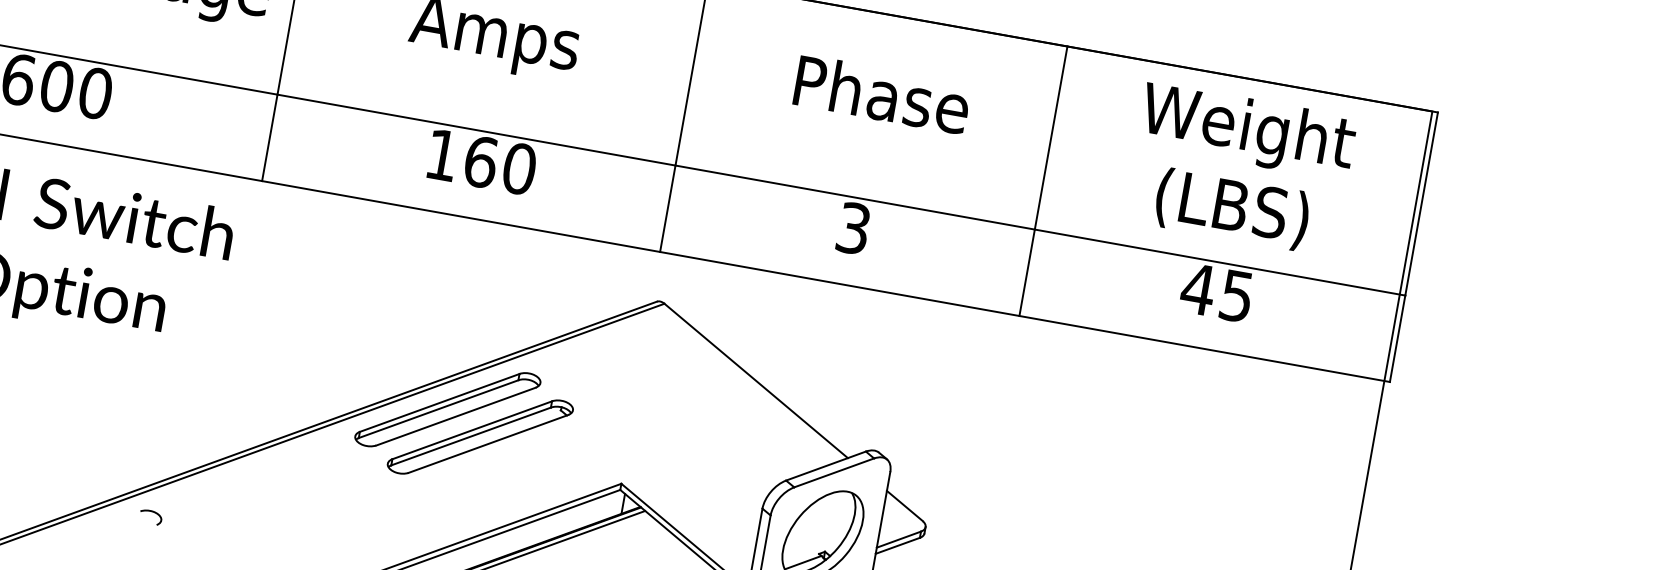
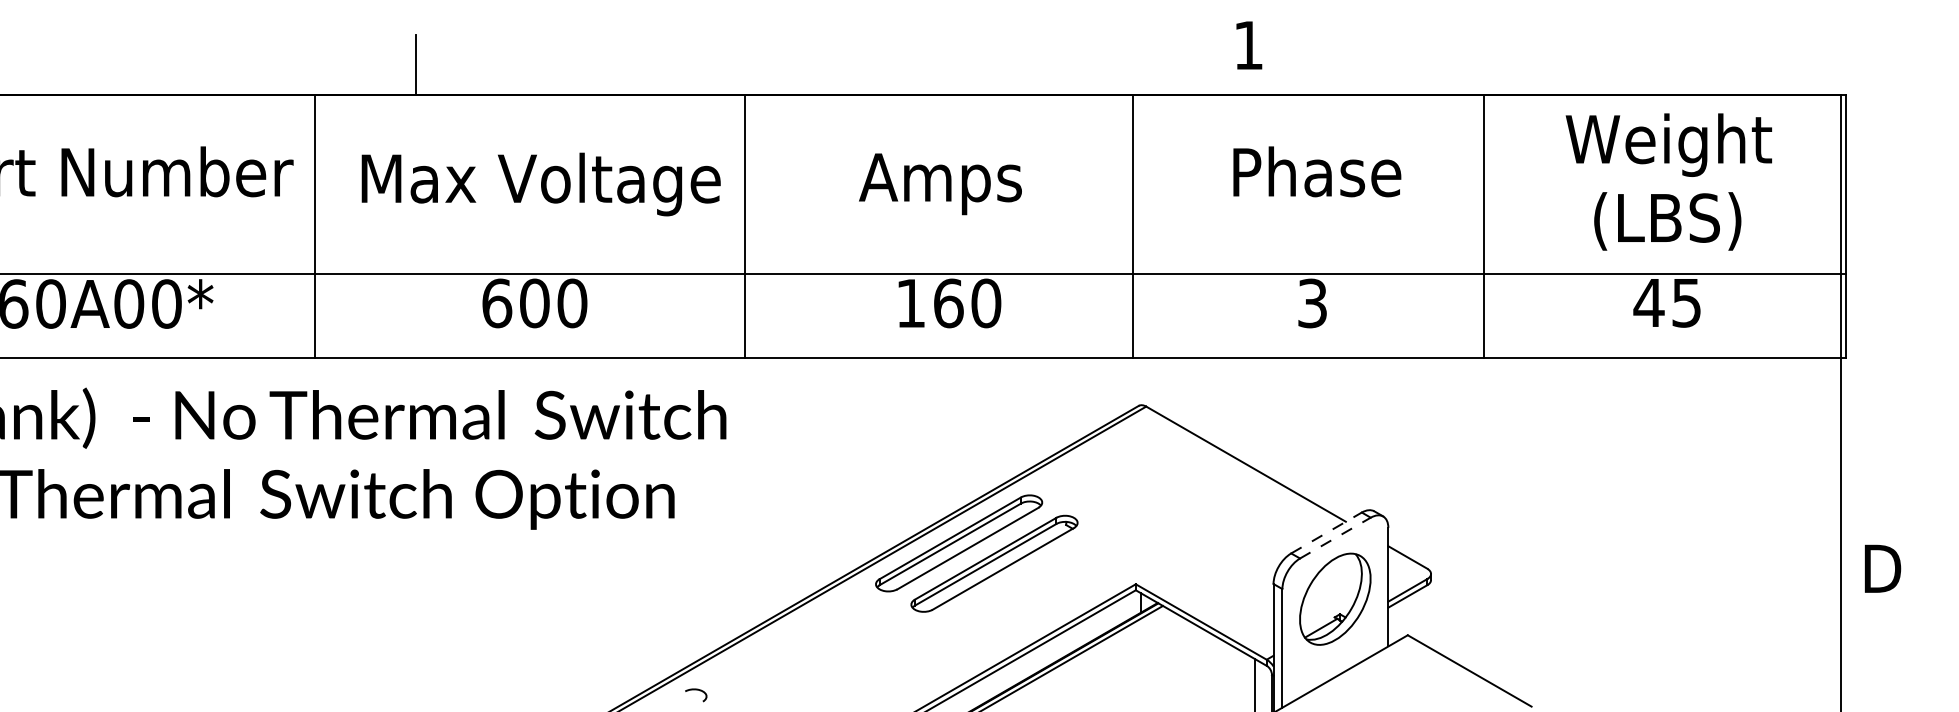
line: (826, 465) -> (1326, 532), solid -> dashed
line: (834, 473) -> (1335, 538), solid -> dashed

